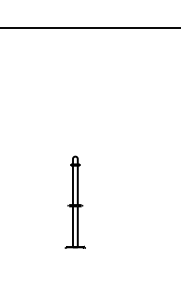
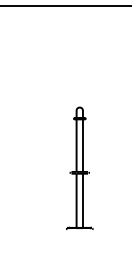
part: (75, 202) -> (79, 168), size x1.43

